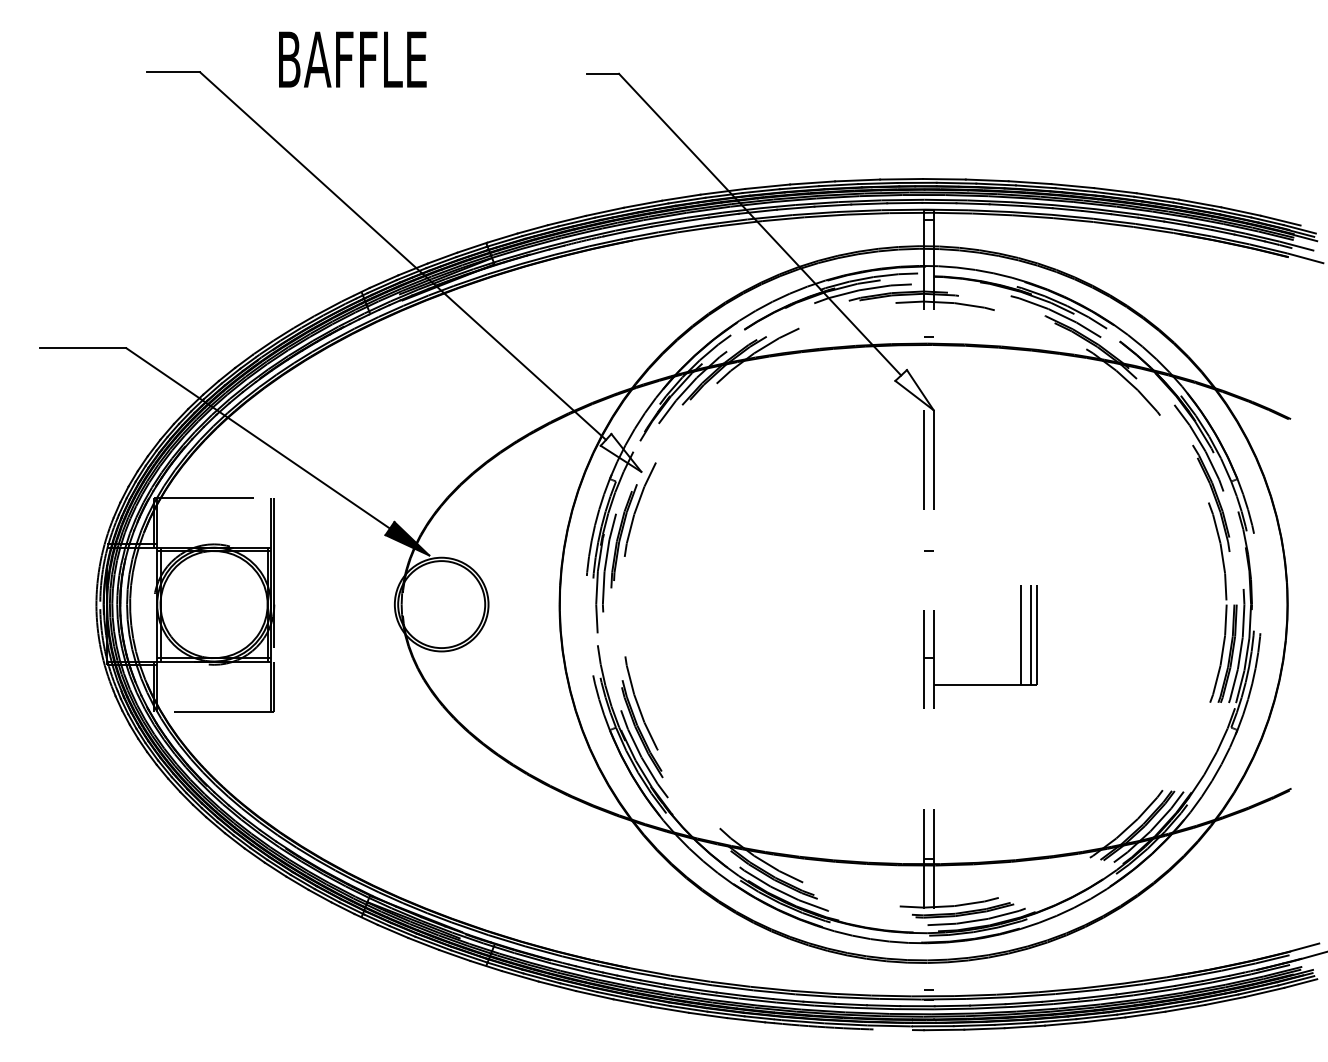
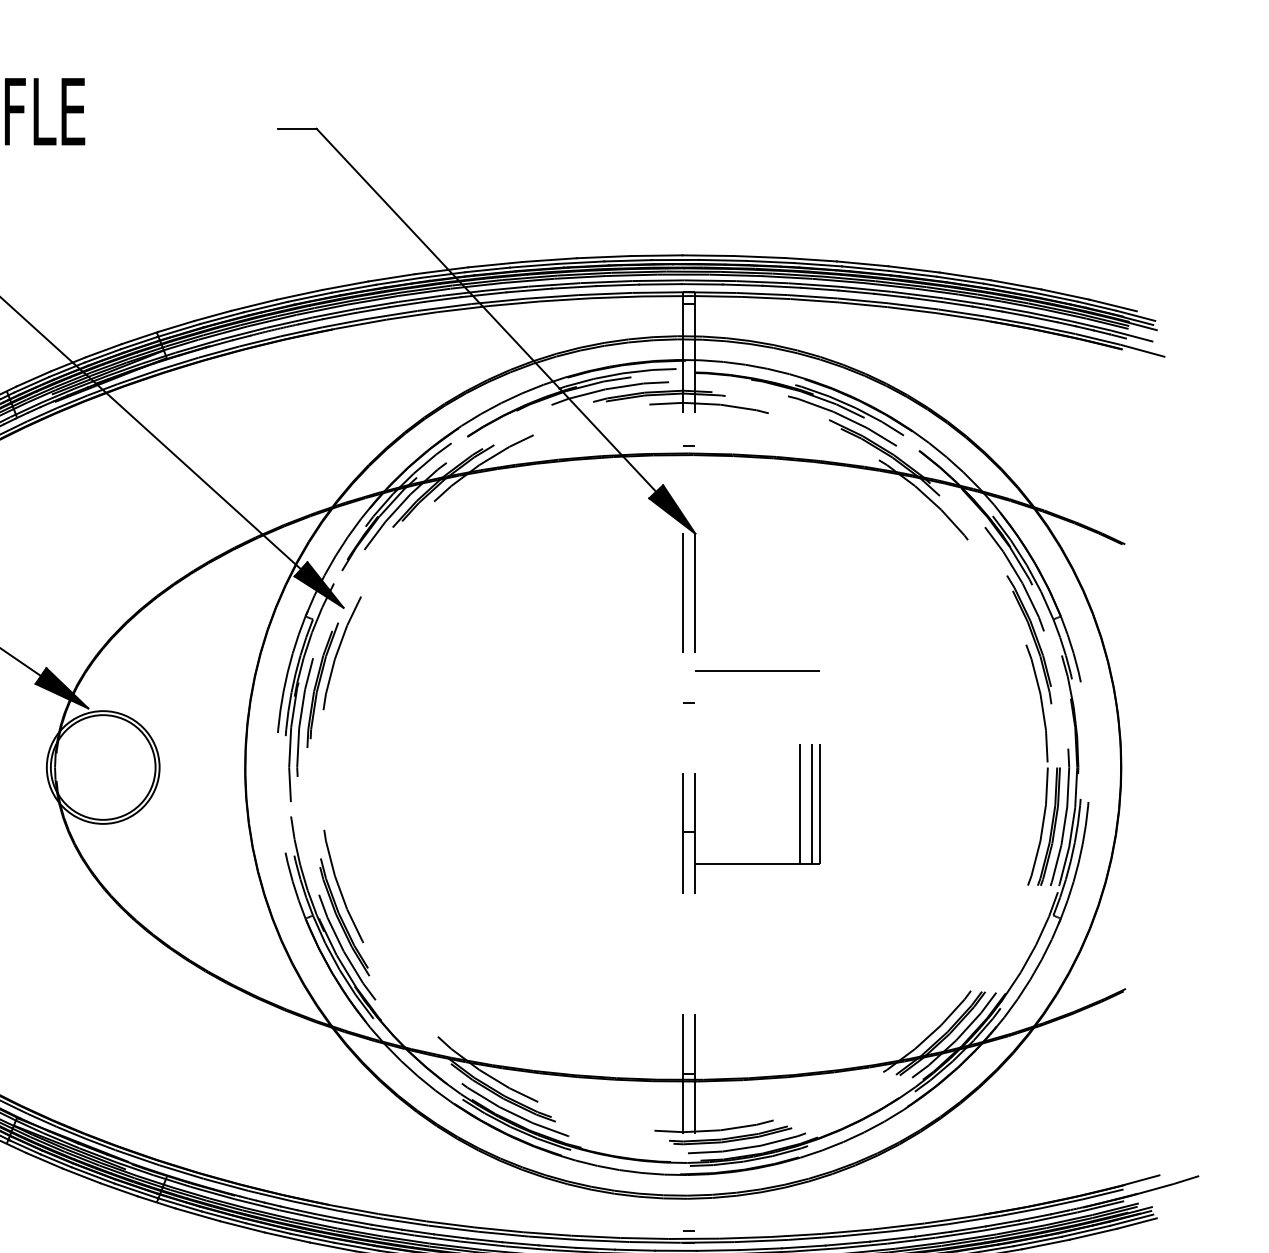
fill: (914, 390) -> (672, 509), added
fill: (620, 452) -> (318, 584), added
line: (985, 523) -> (757, 669), added

